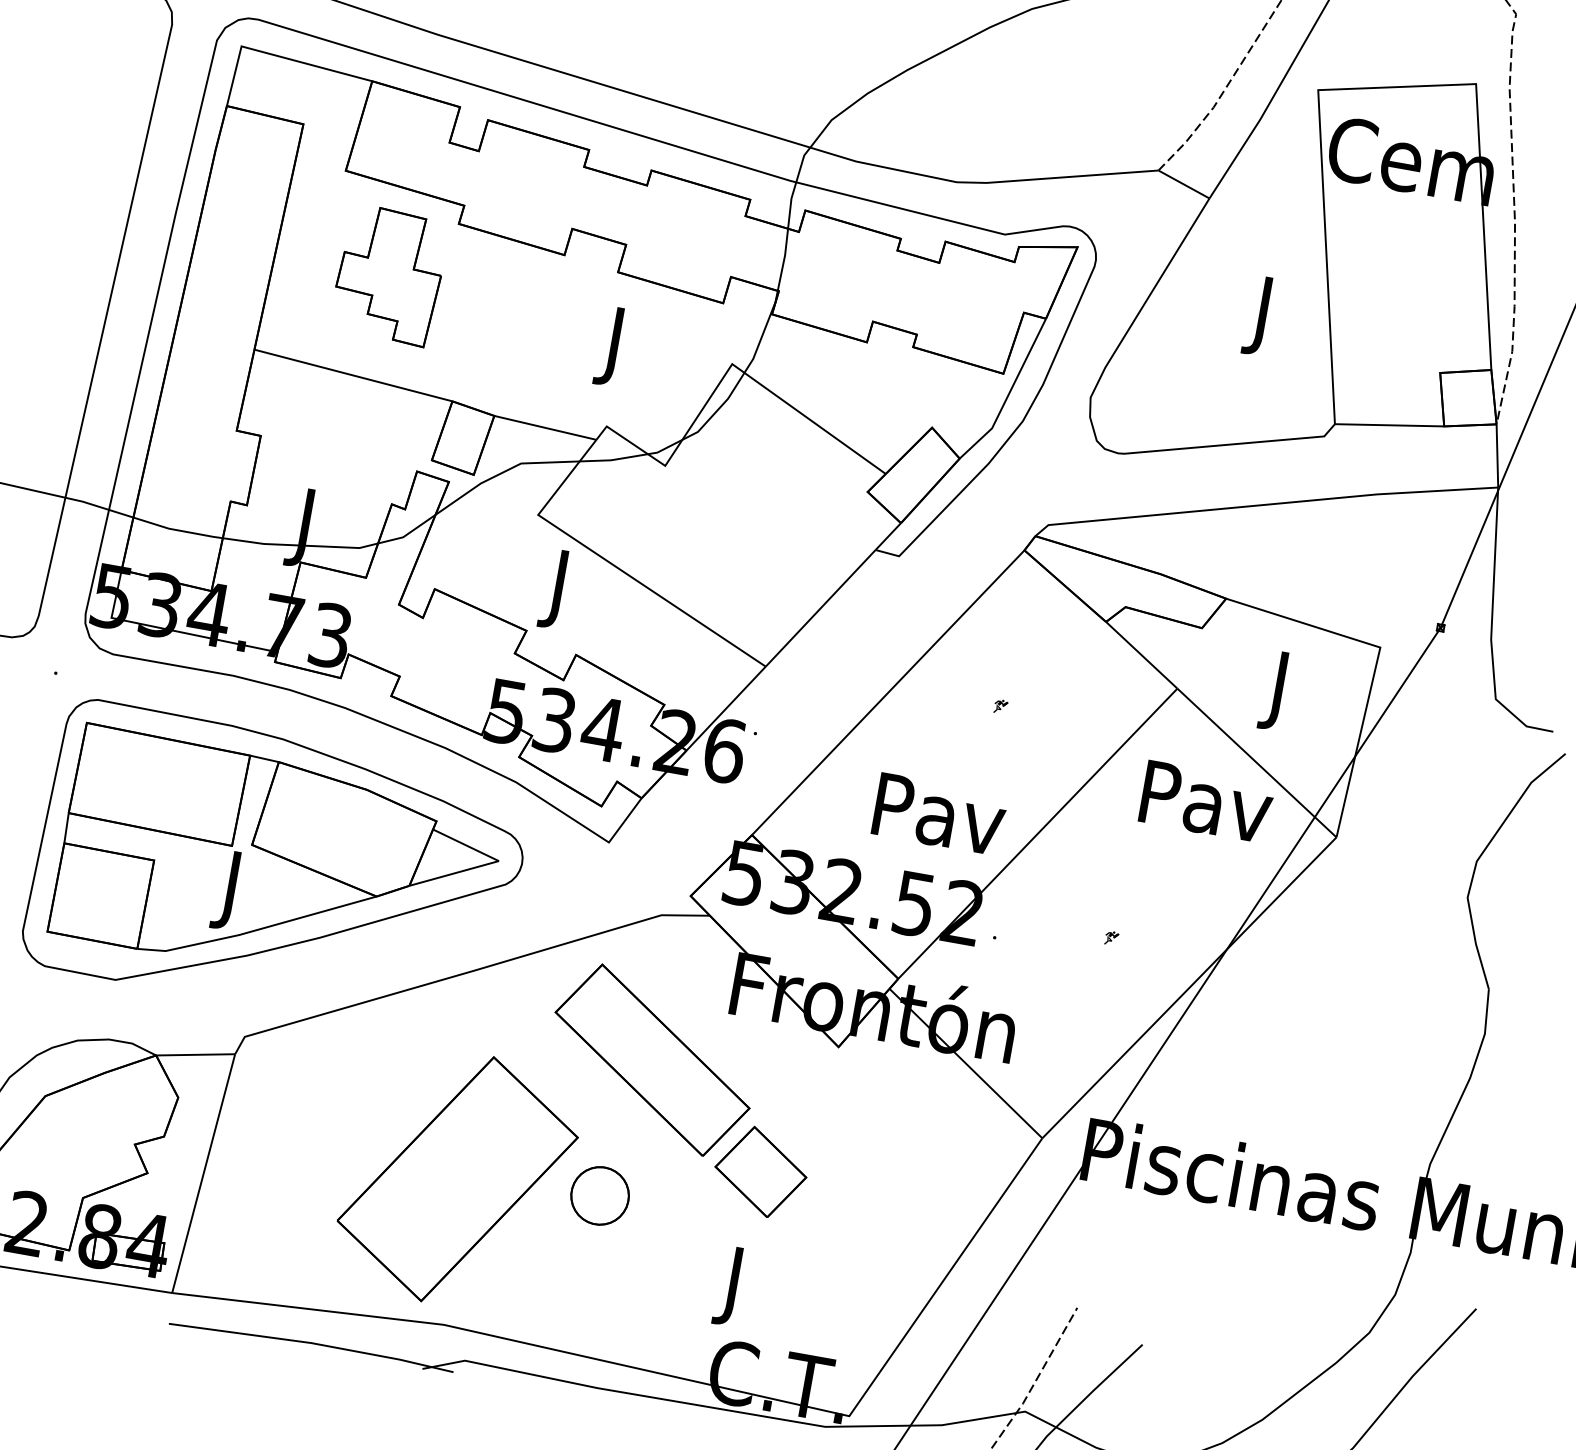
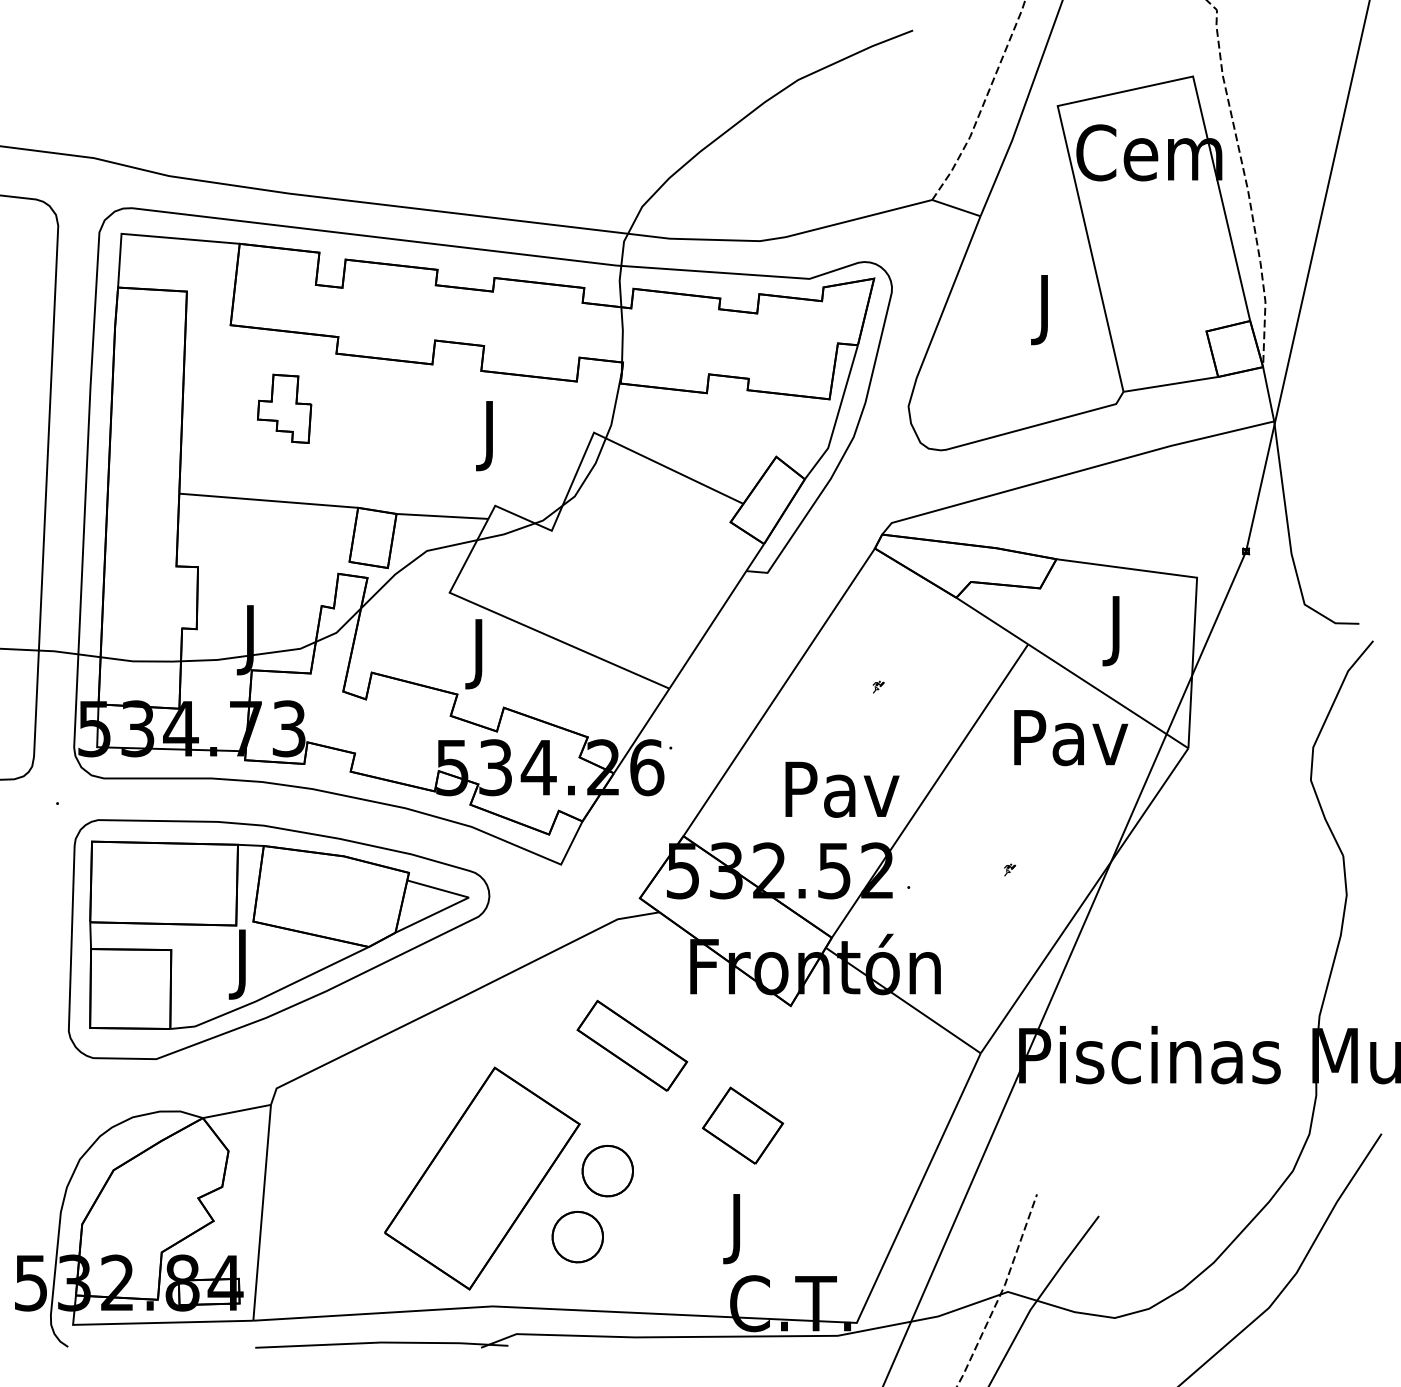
part: (389, 275) -> (284, 408), size x0.6
part: (652, 1059) -> (632, 1045), size x0.6
part: (552, 1264) -> (577, 1237), added

